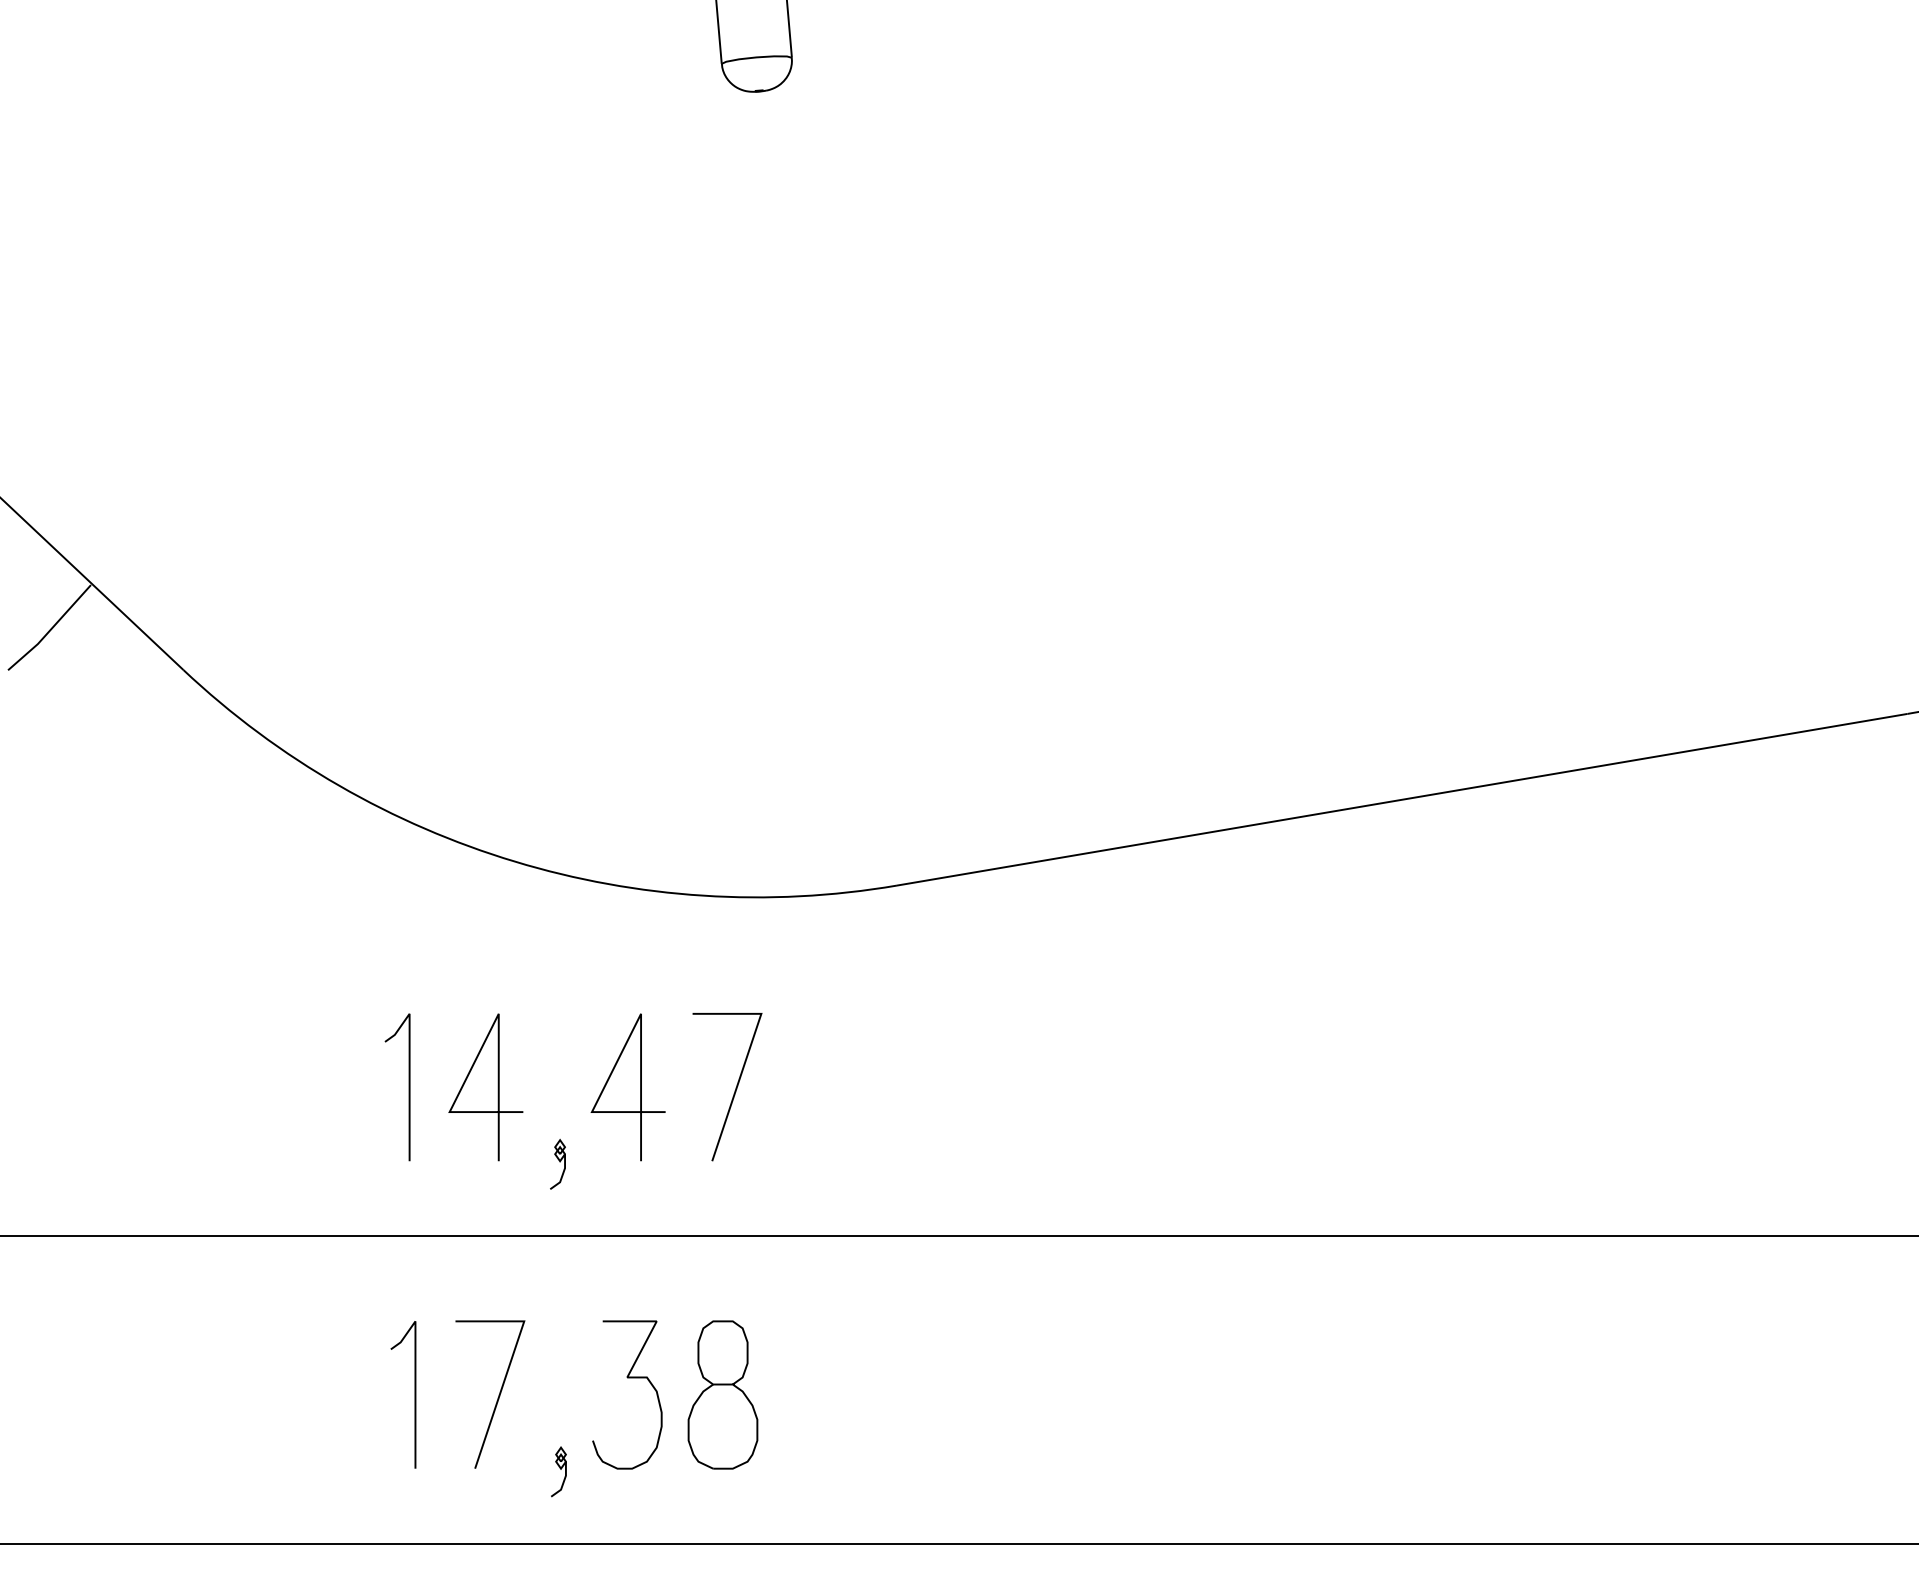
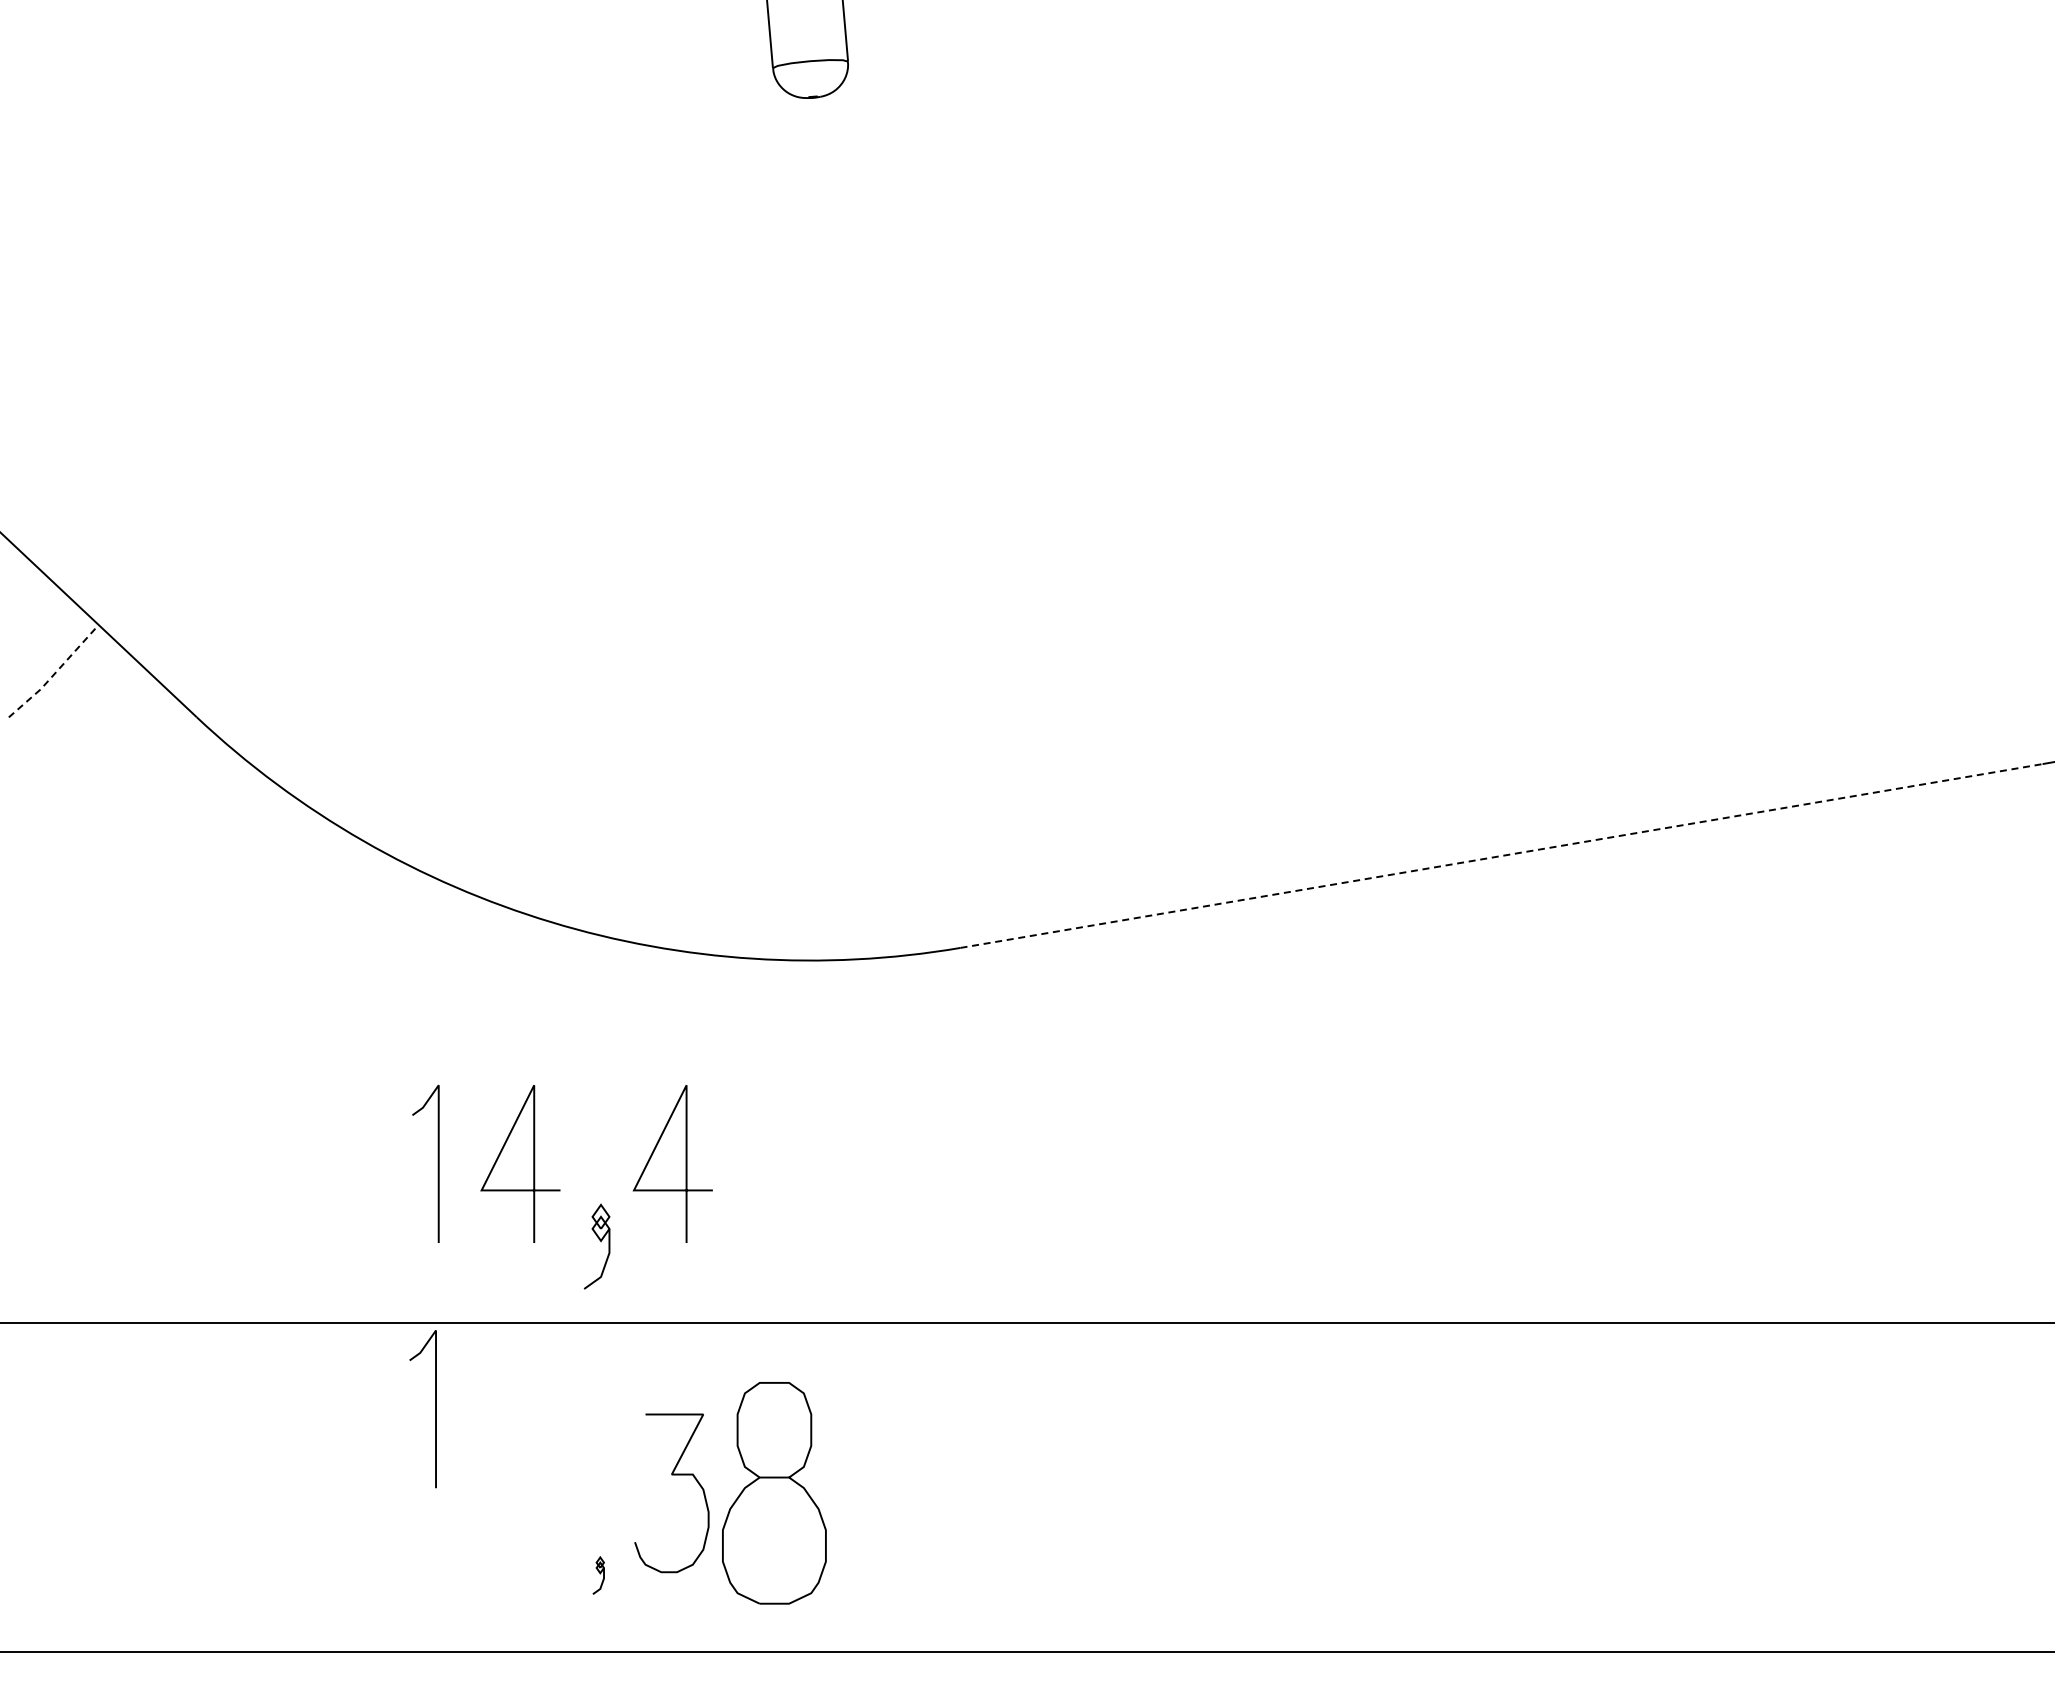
line: (50, 629) -> (54, 673), solid -> dashed
line: (1402, 800) -> (1501, 856), solid -> dashed
line: (735, 1088) -> (787, 1165), removed
part: (557, 1164) -> (597, 1246), size x1.6
line: (414, 1395) -> (435, 1409), moved
part: (722, 1395) -> (773, 1493), size x1.4
line: (498, 1396) -> (533, 1494), removed
part: (558, 1471) -> (598, 1575), size x0.7

